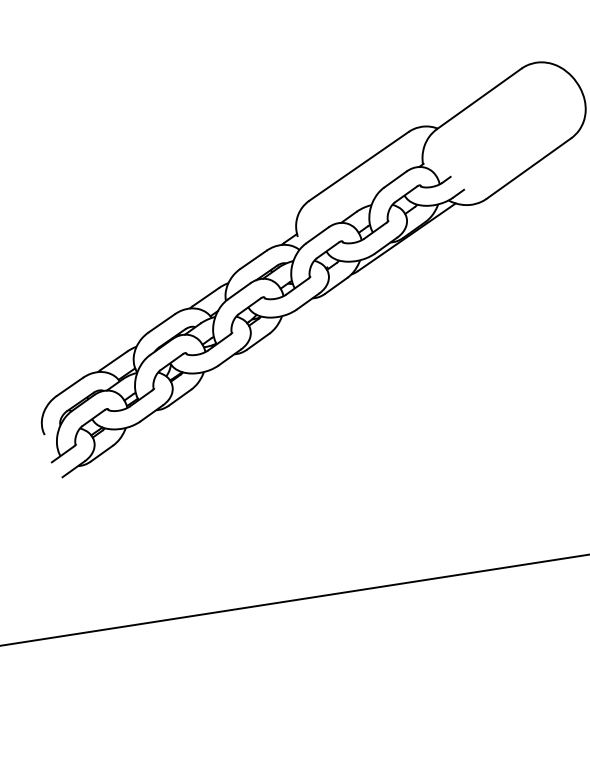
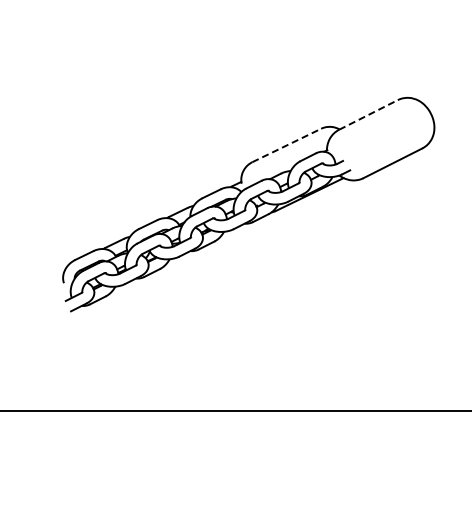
line: (479, 98) -> (368, 114), solid -> dashed
line: (360, 166) -> (287, 145), solid -> dashed

